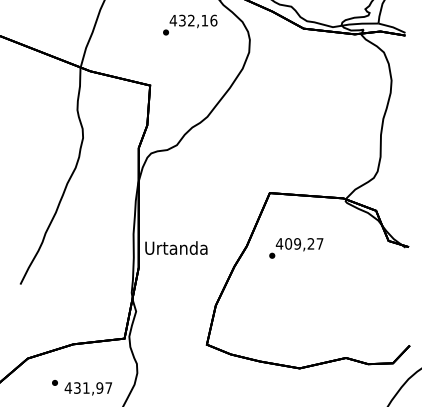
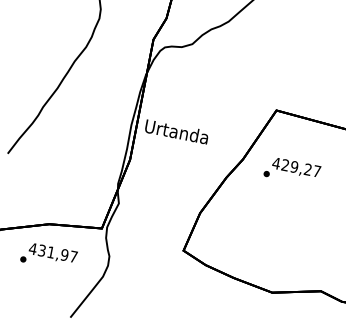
text: (288, 243) -> (285, 164), 409,27 -> 429,27
text: (176, 247) -> (177, 131), moved
text: (88, 388) -> (53, 253), moved

